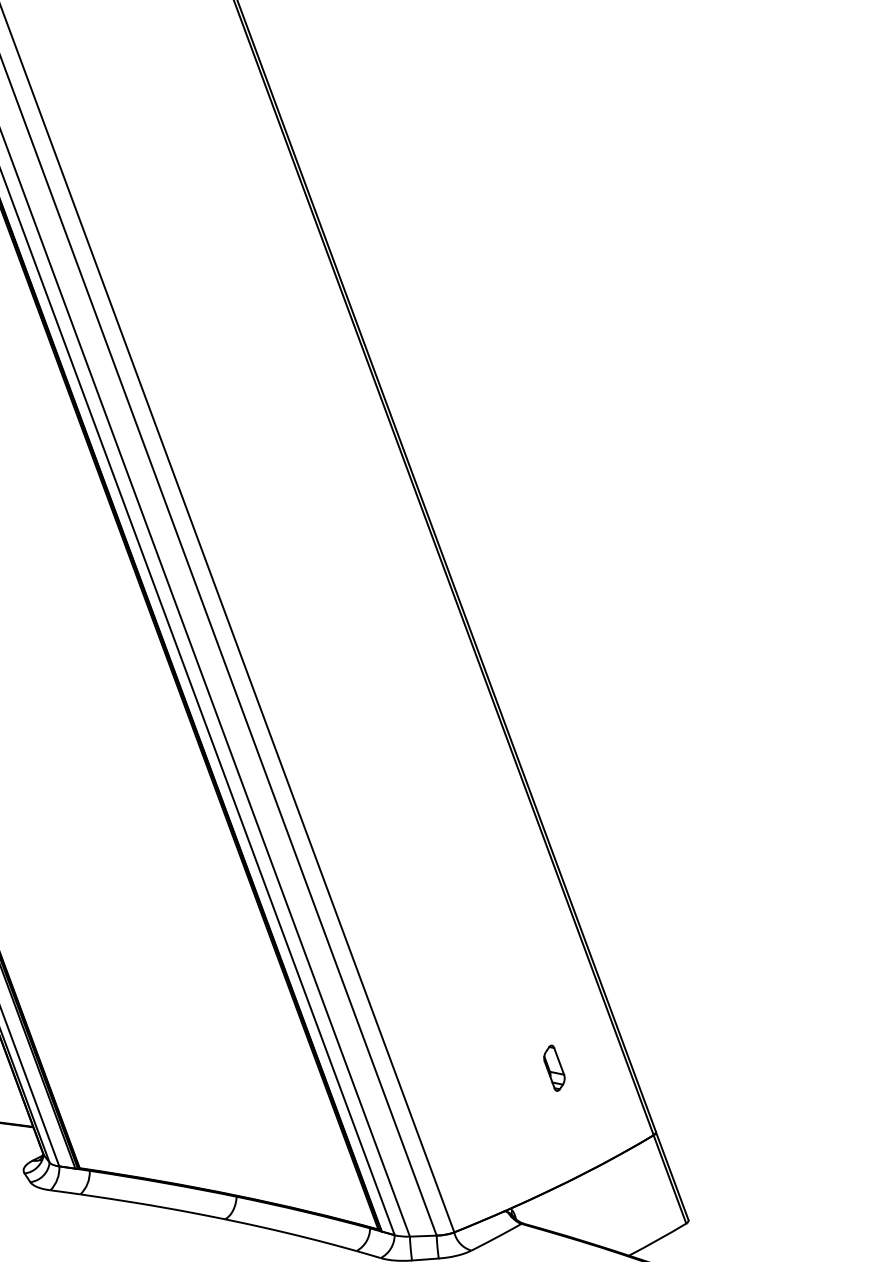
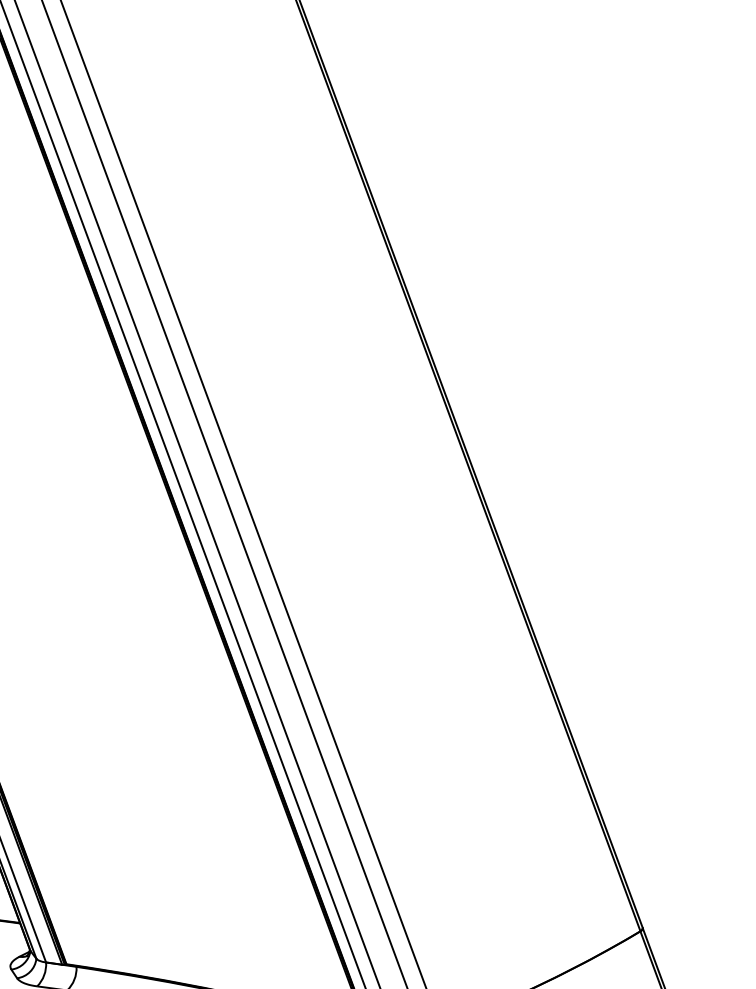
part: (554, 1067) -> (541, 863), removed

